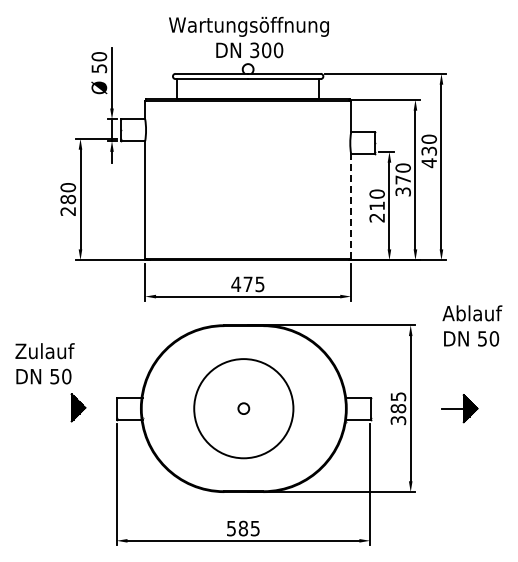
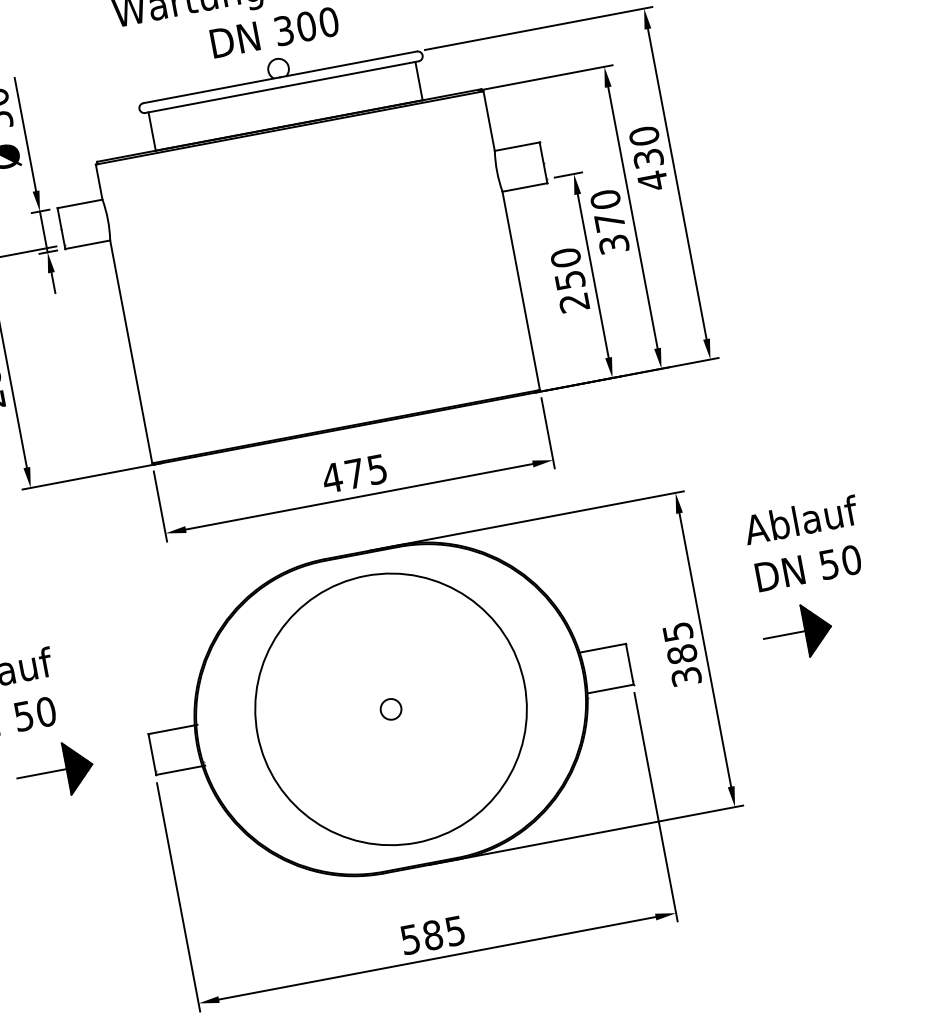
text: (376, 205) -> (568, 279), 210 -> 250
line: (351, 206) -> (521, 290), dashed -> solid
text: (472, 325) -> (805, 542), moved
line: (58, 407) -> (41, 773), added
circle: (243, 408) -> (390, 709), size x1.43

